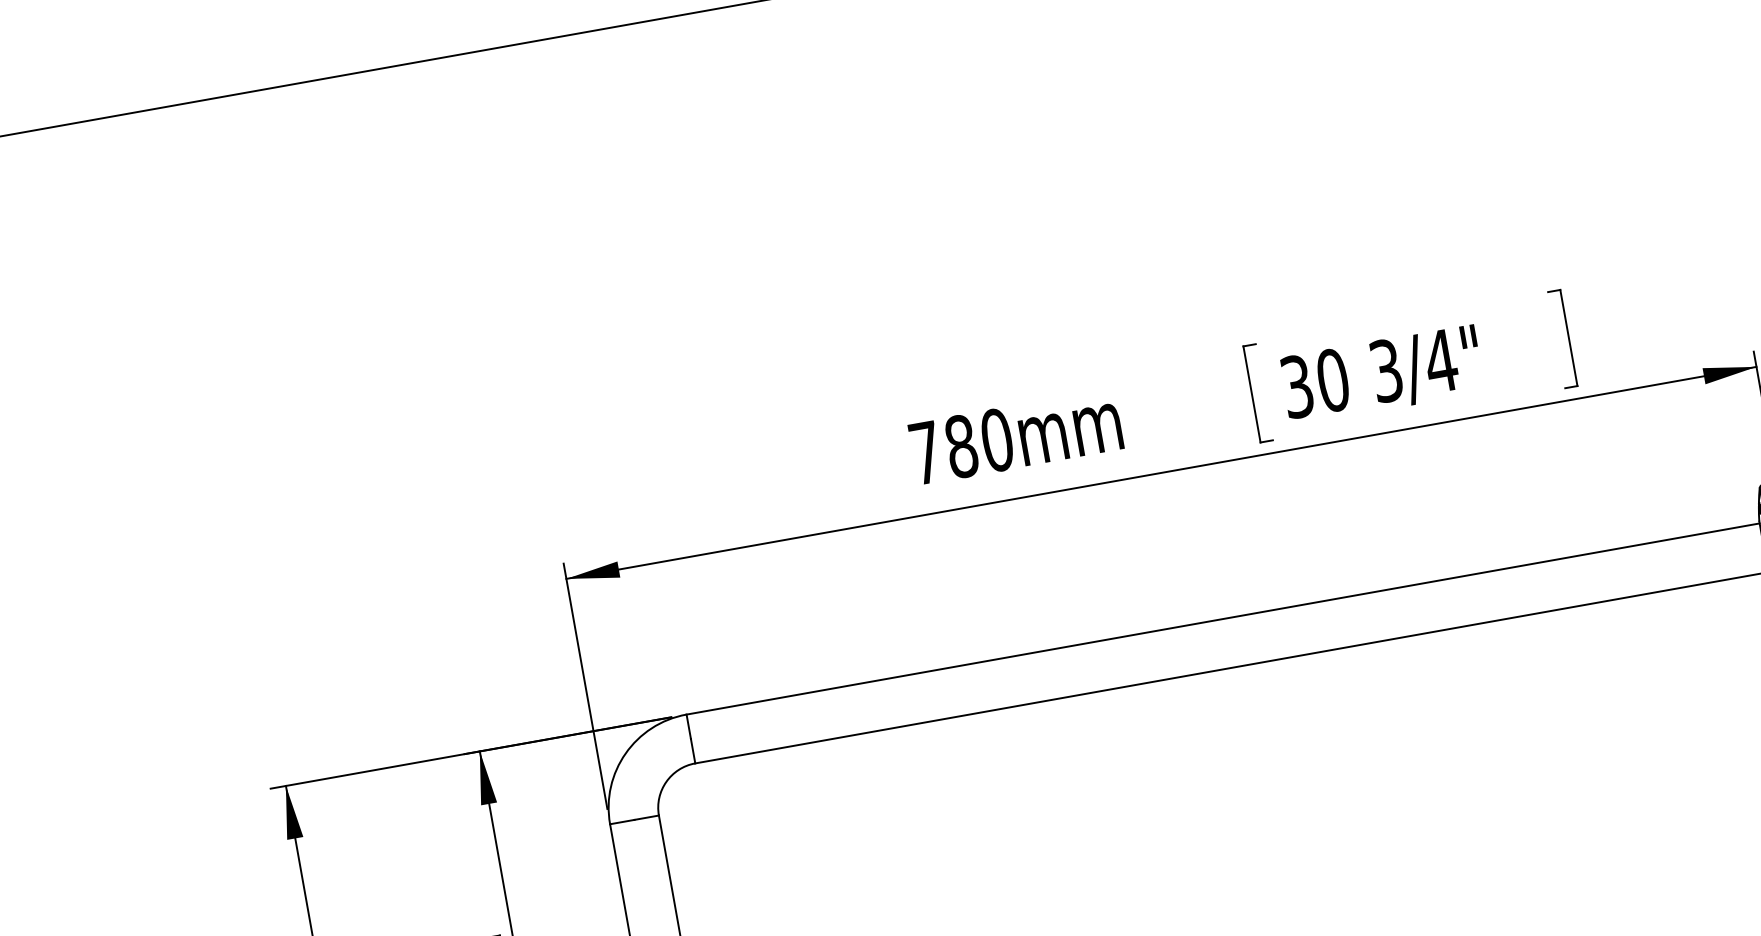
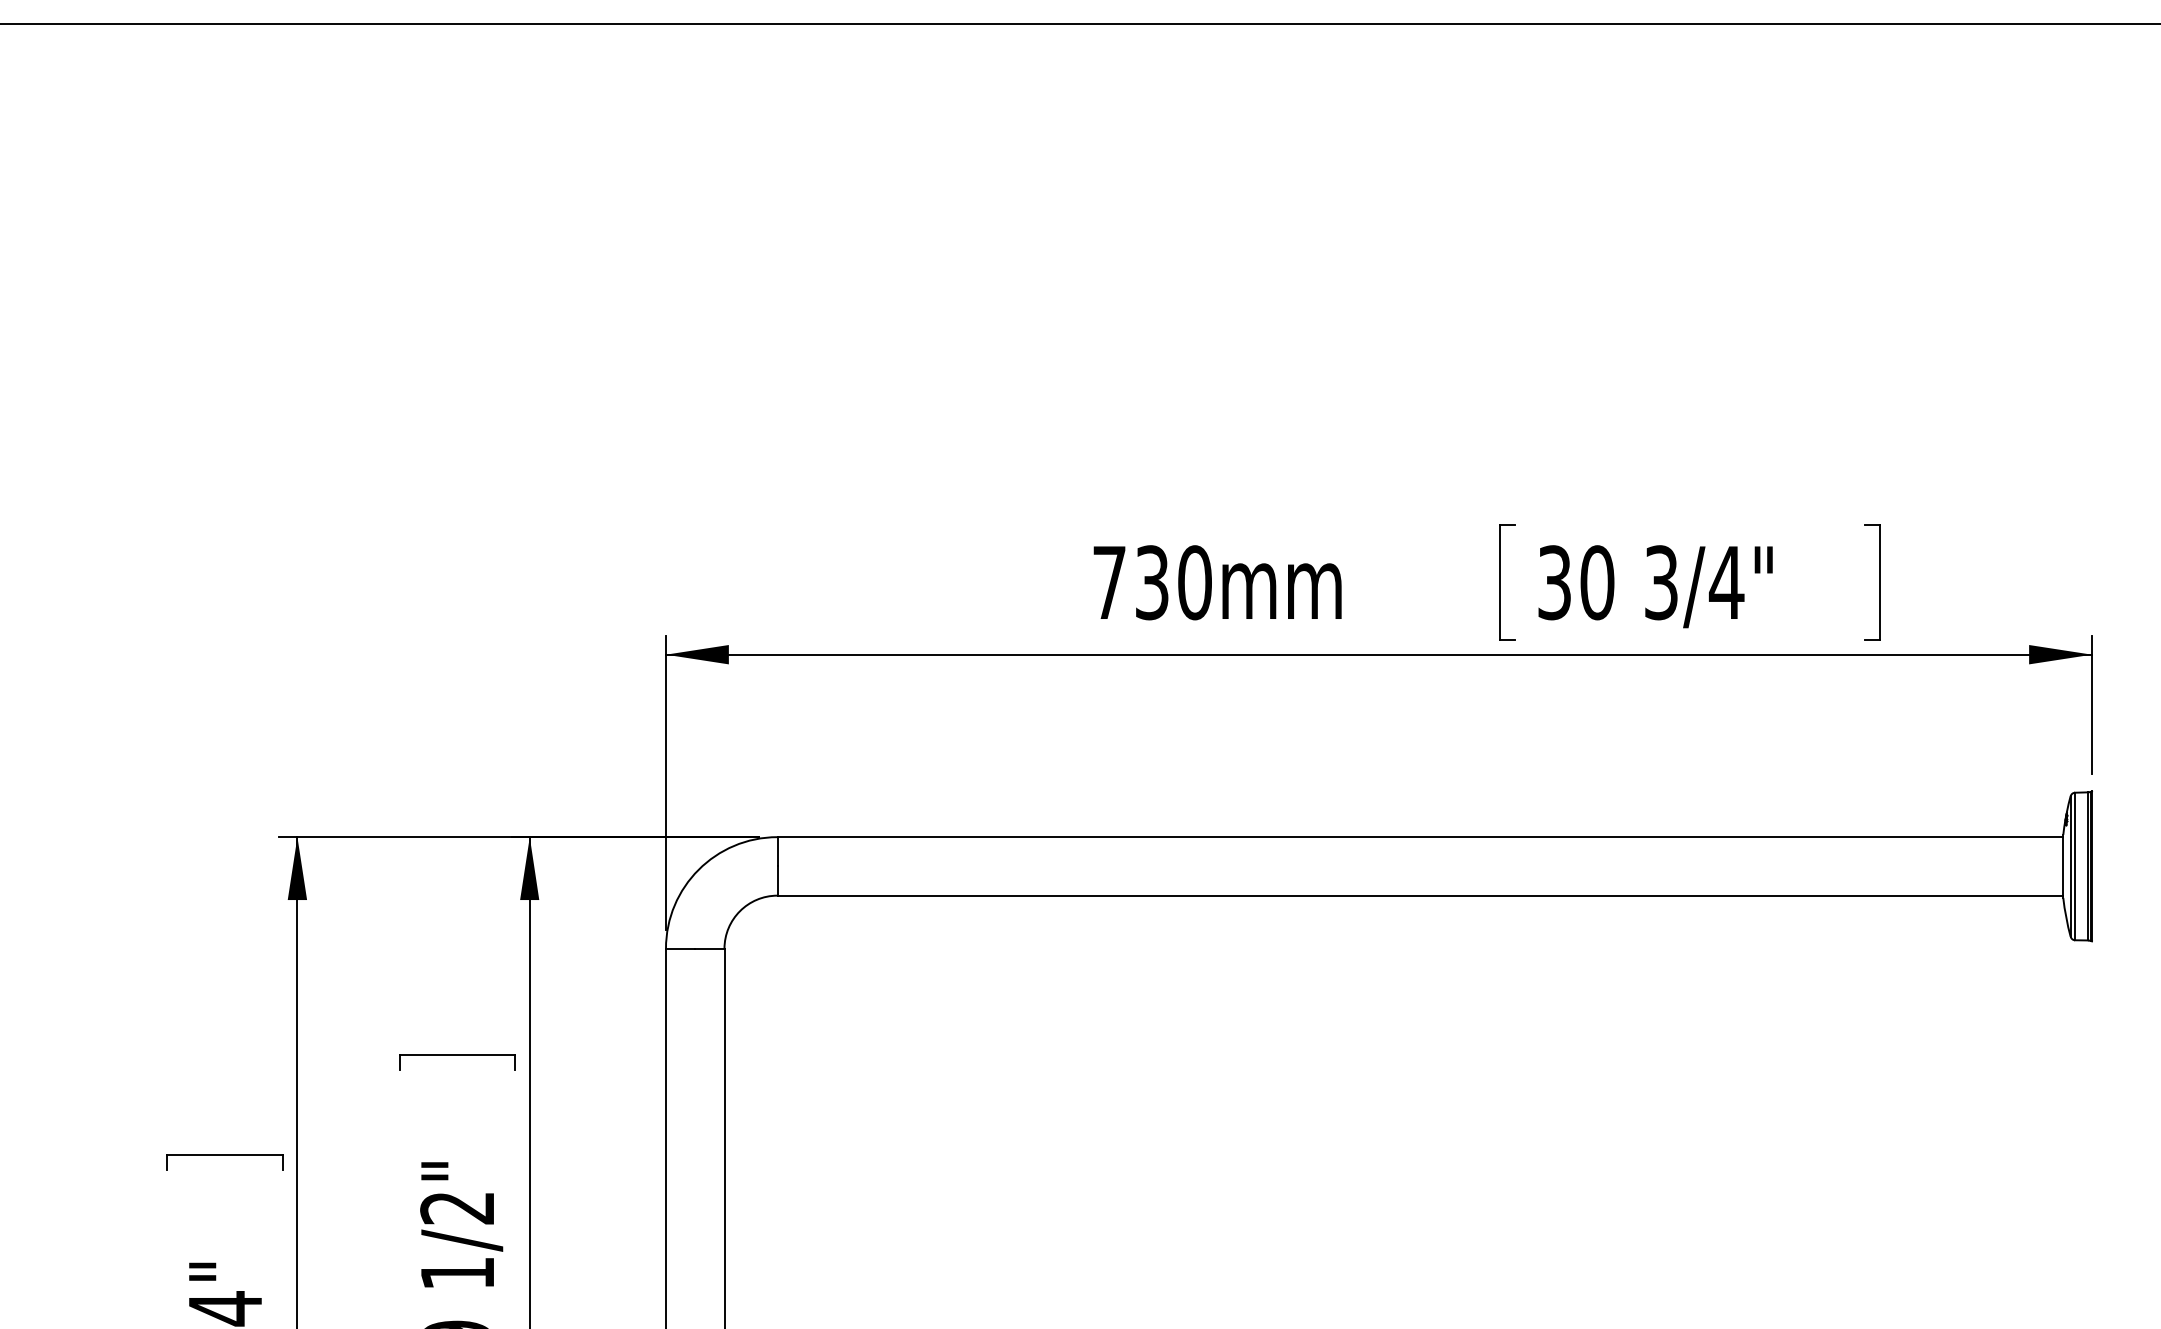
text: (961, 446) -> (1152, 582), 780mm -> 730mm

